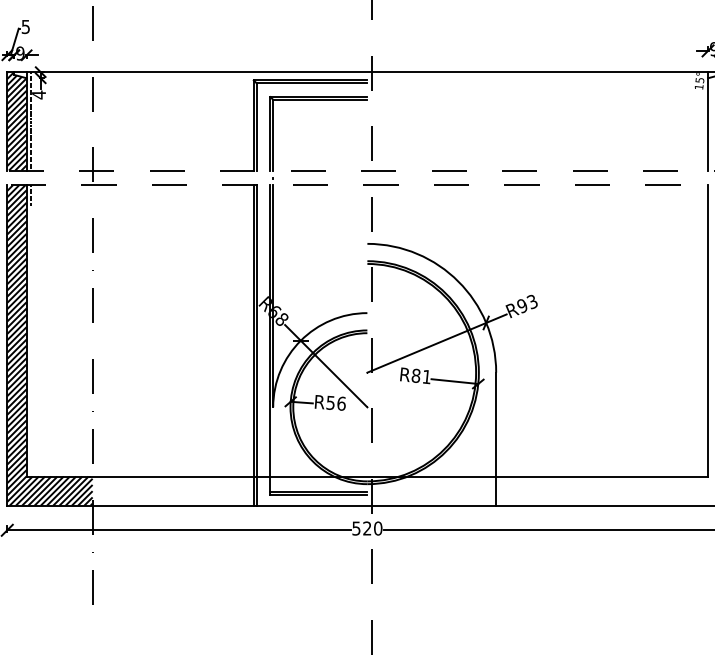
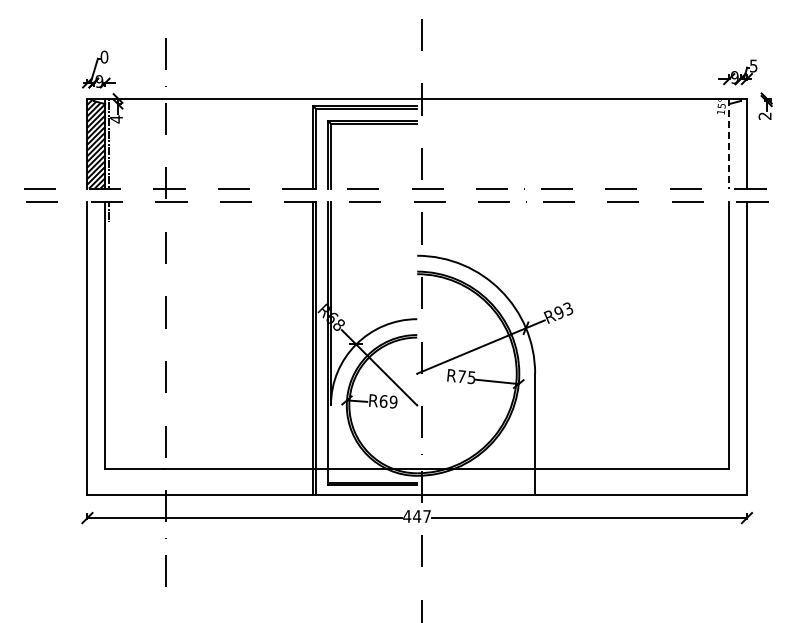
text: (25, 26) -> (104, 56), 5 -> 0
line: (708, 122) -> (729, 144), solid -> dashed
hatch: (49, 345) -> (126, 348), removed
text: (421, 376) -> (466, 377), R81 -> R75
text: (336, 402) -> (388, 401), R56 -> R69
text: (367, 528) -> (417, 516), 520 -> 447

